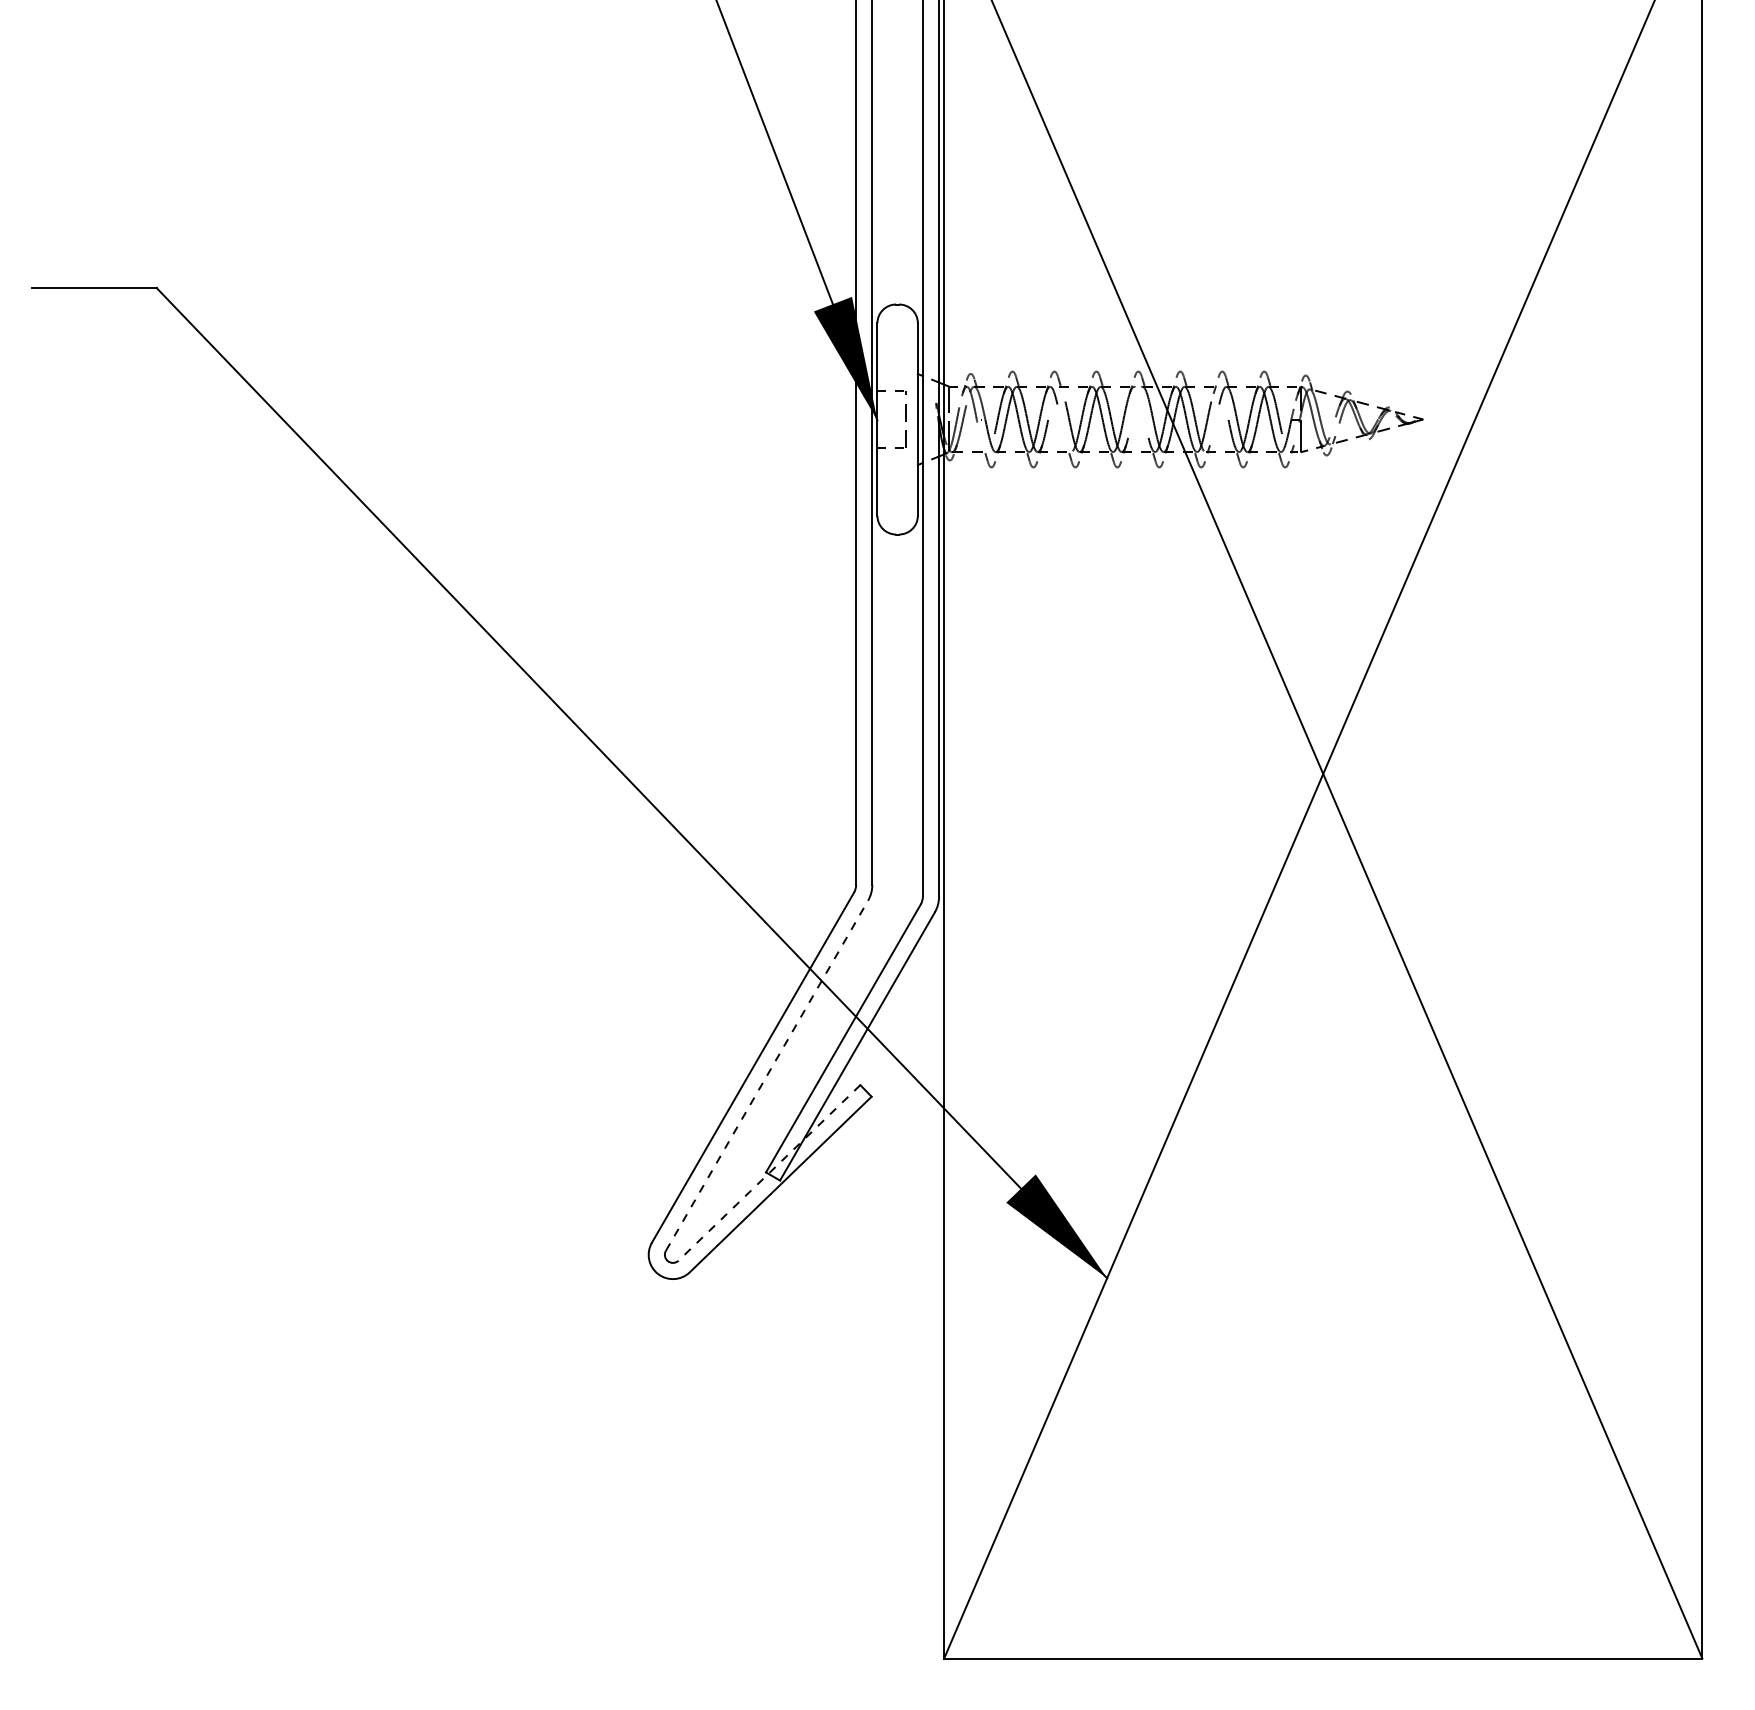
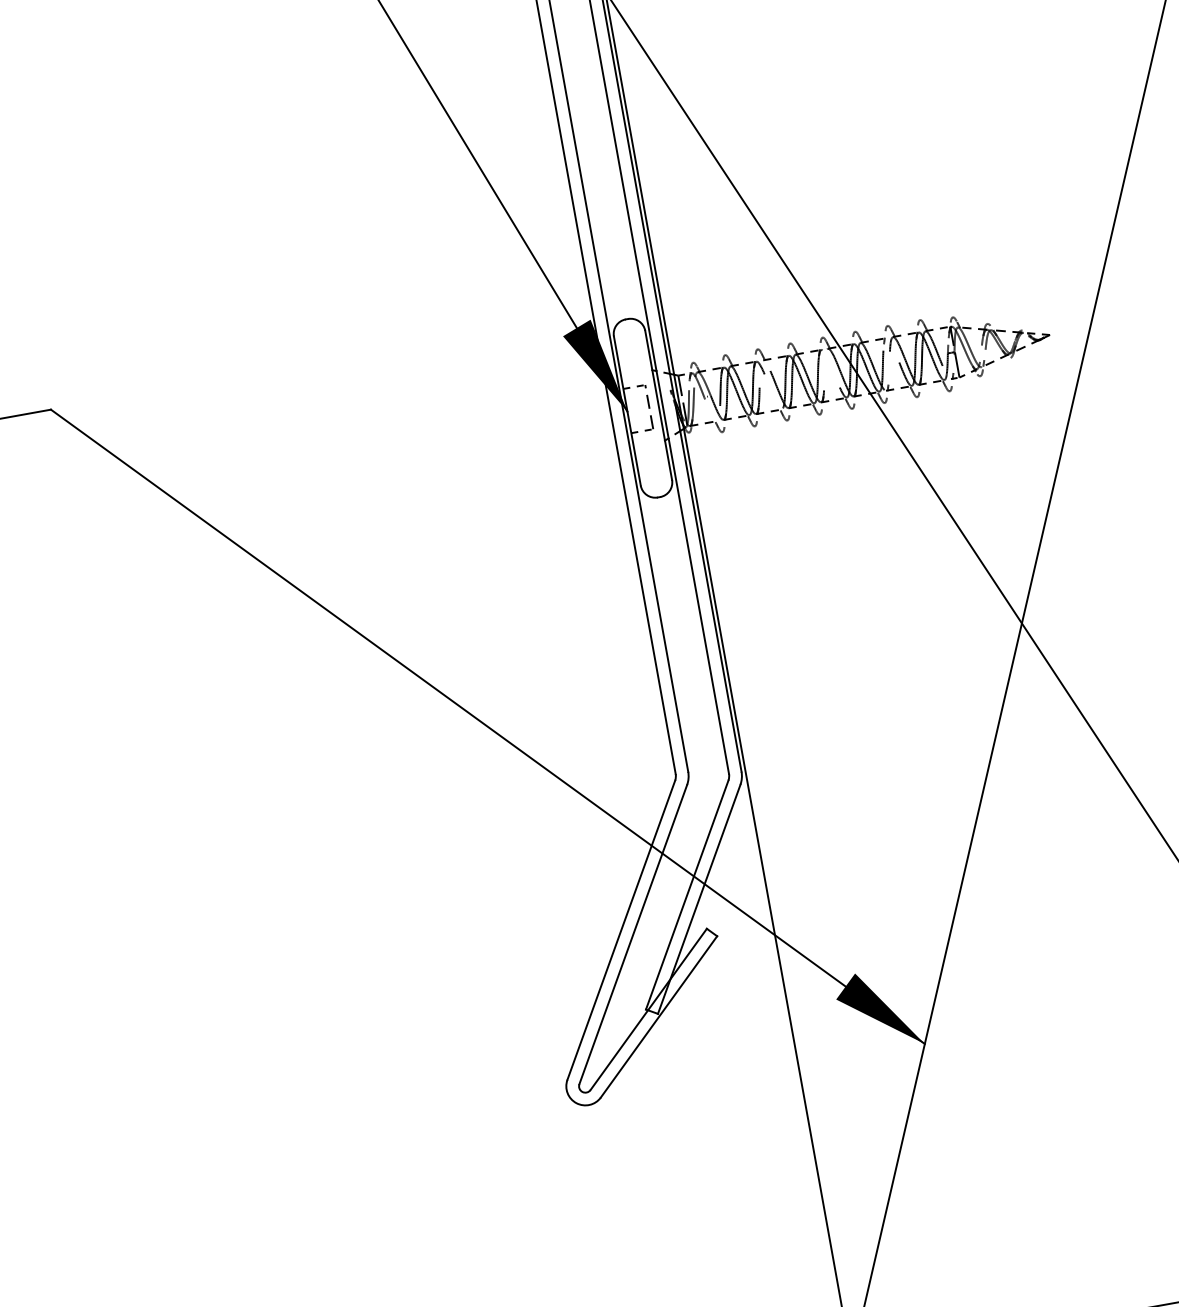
line: (767, 1075) -> (633, 934), dashed -> solid
line: (769, 1173) -> (648, 1009), dashed -> solid

